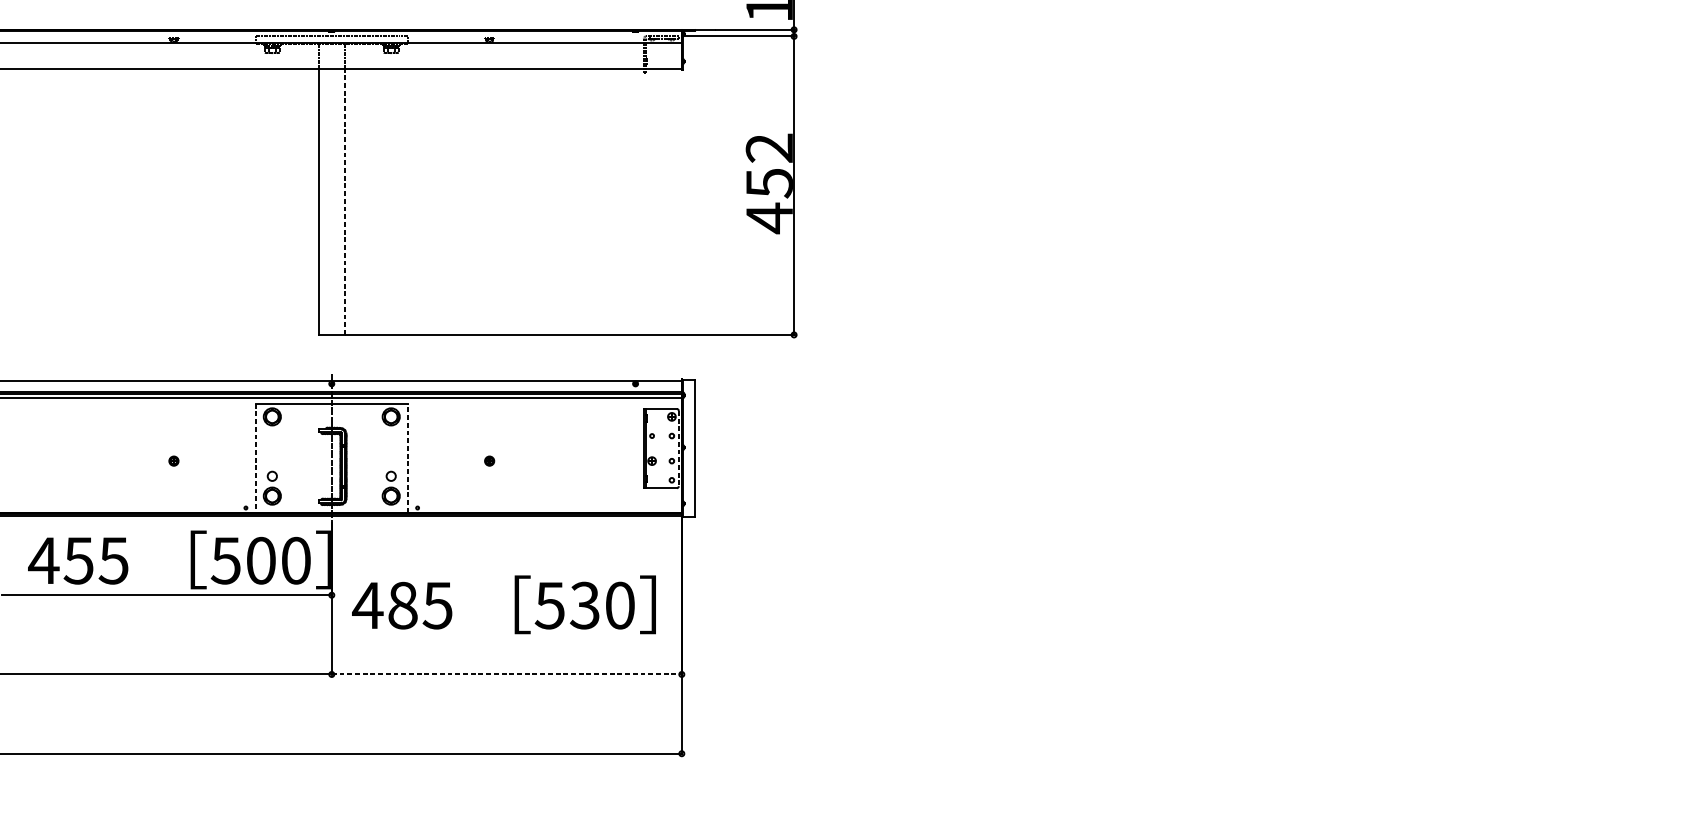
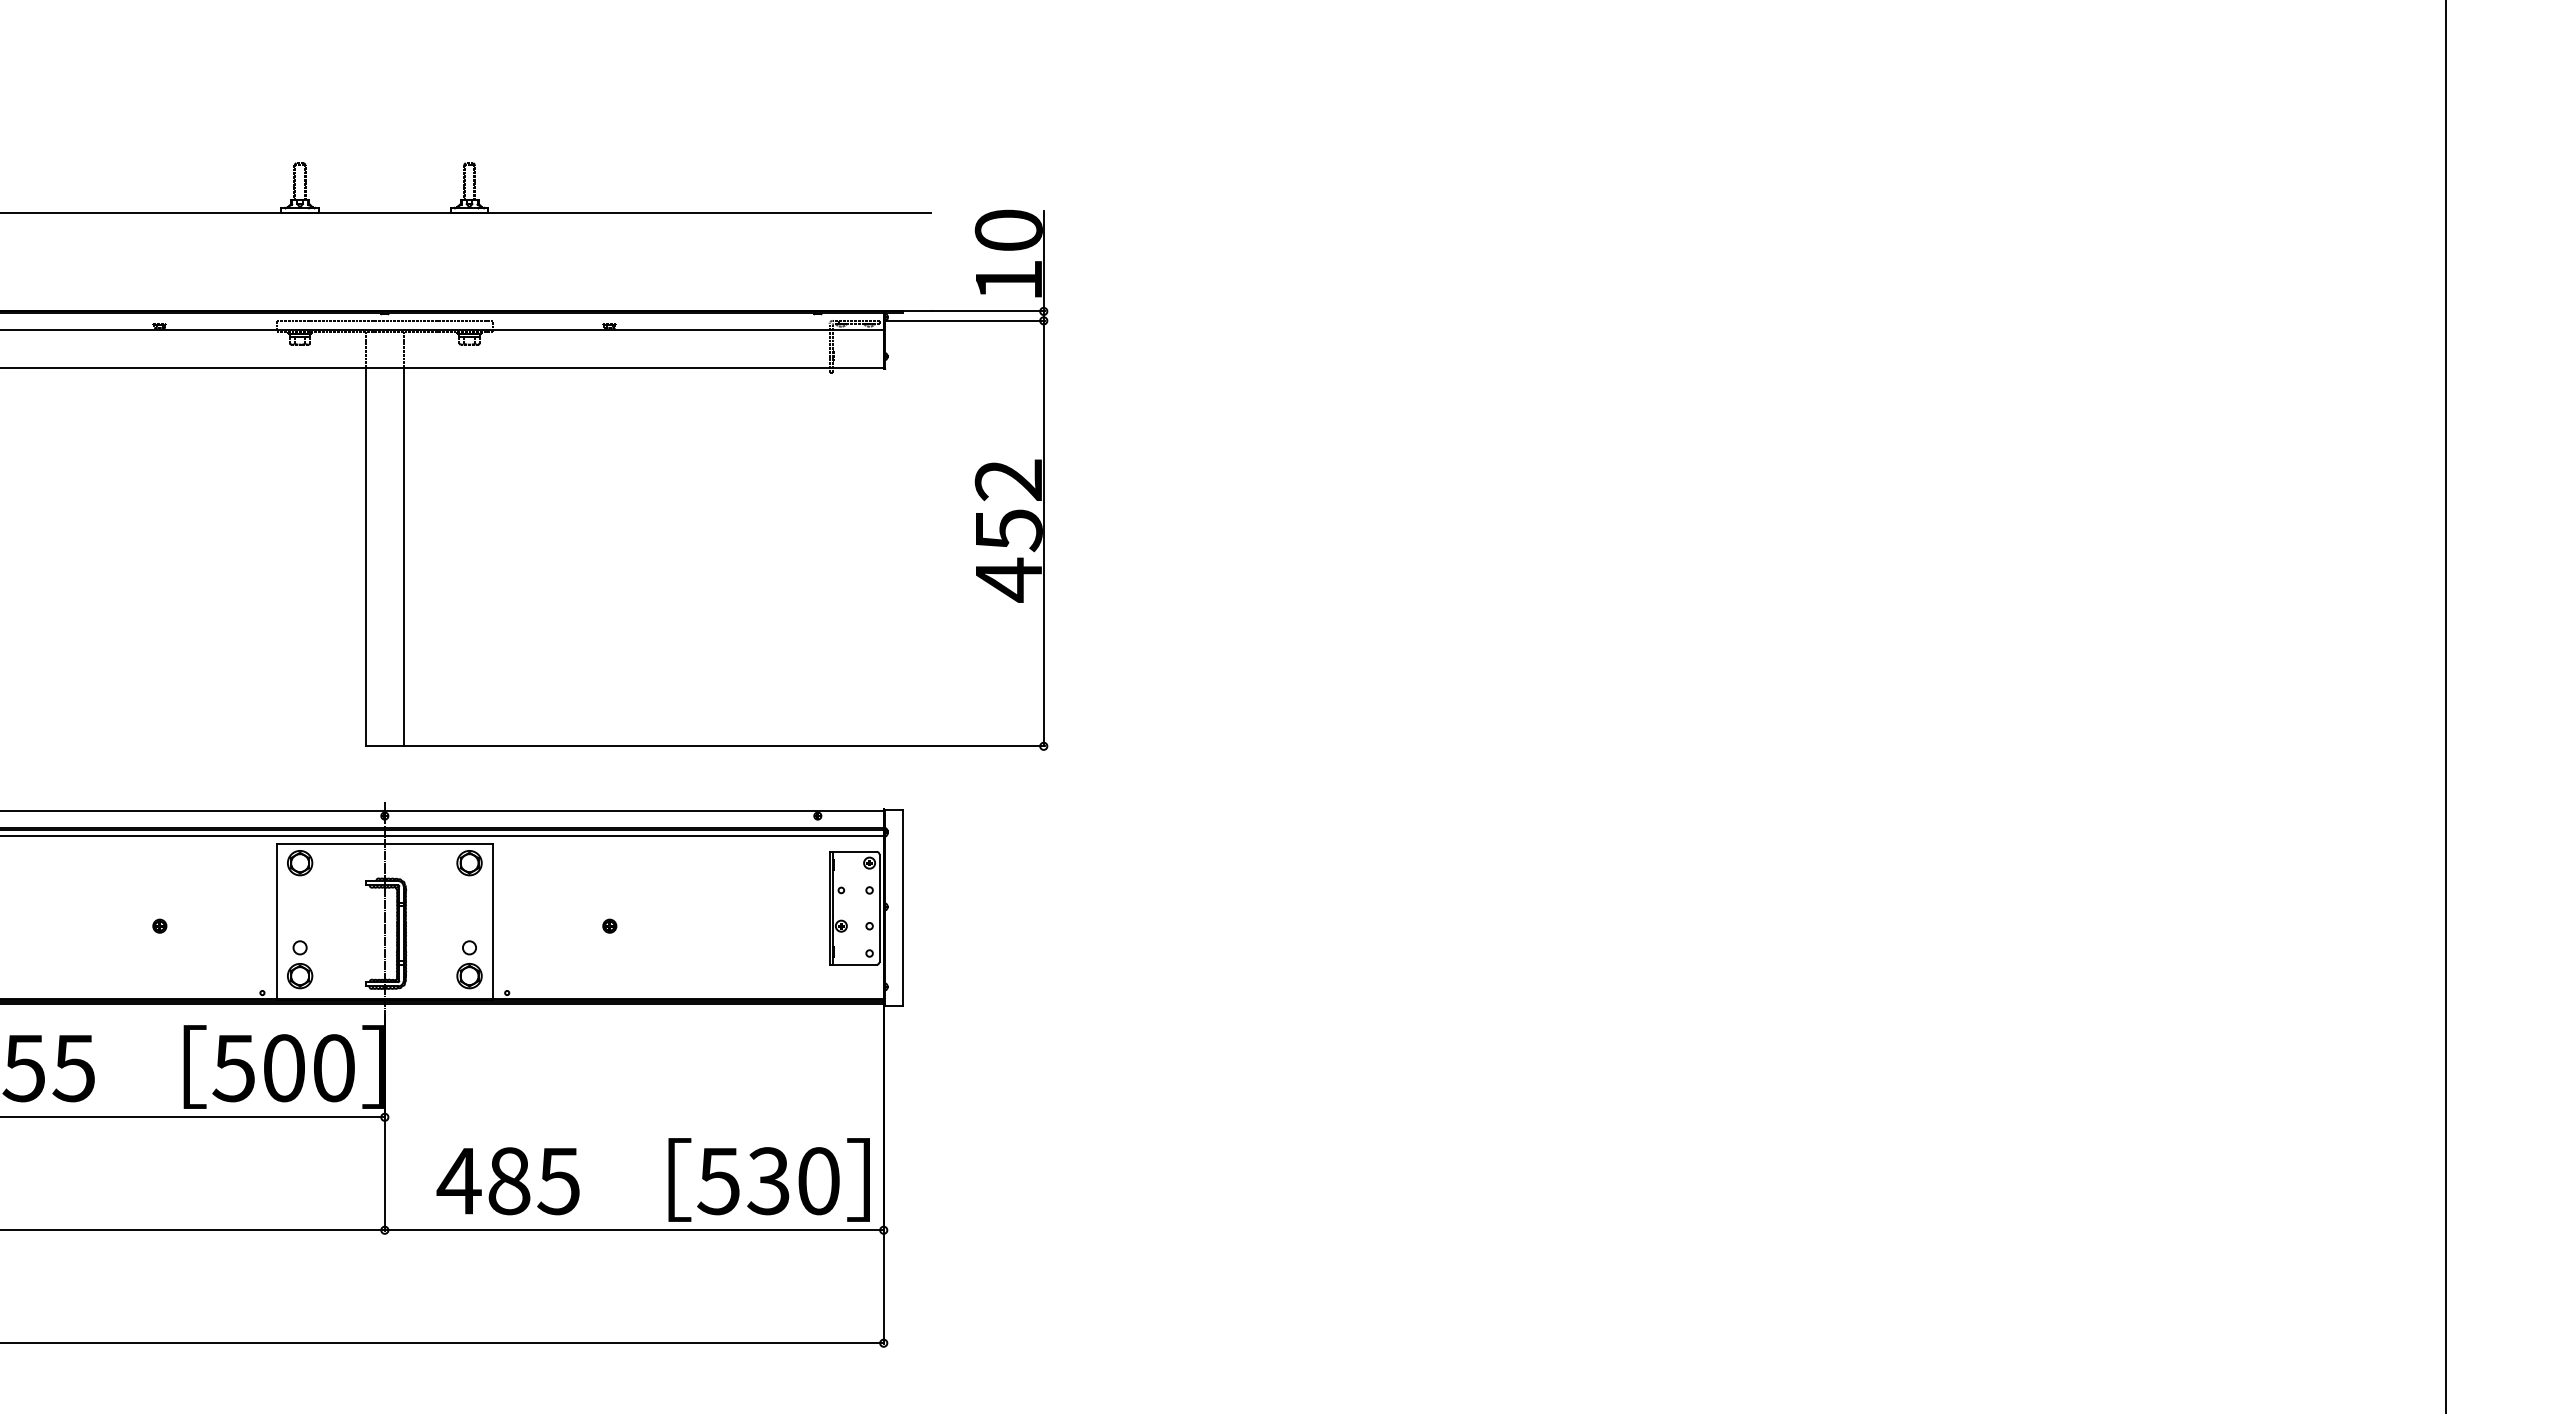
line: (344, 201) -> (403, 556), dashed -> solid
line: (678, 448) -> (879, 908), dashed -> solid
line: (255, 457) -> (276, 921), dashed -> solid
line: (408, 457) -> (493, 921), dashed -> solid
text: (503, 604) -> (652, 1179), moved
line: (506, 674) -> (634, 1230), dashed -> solid

